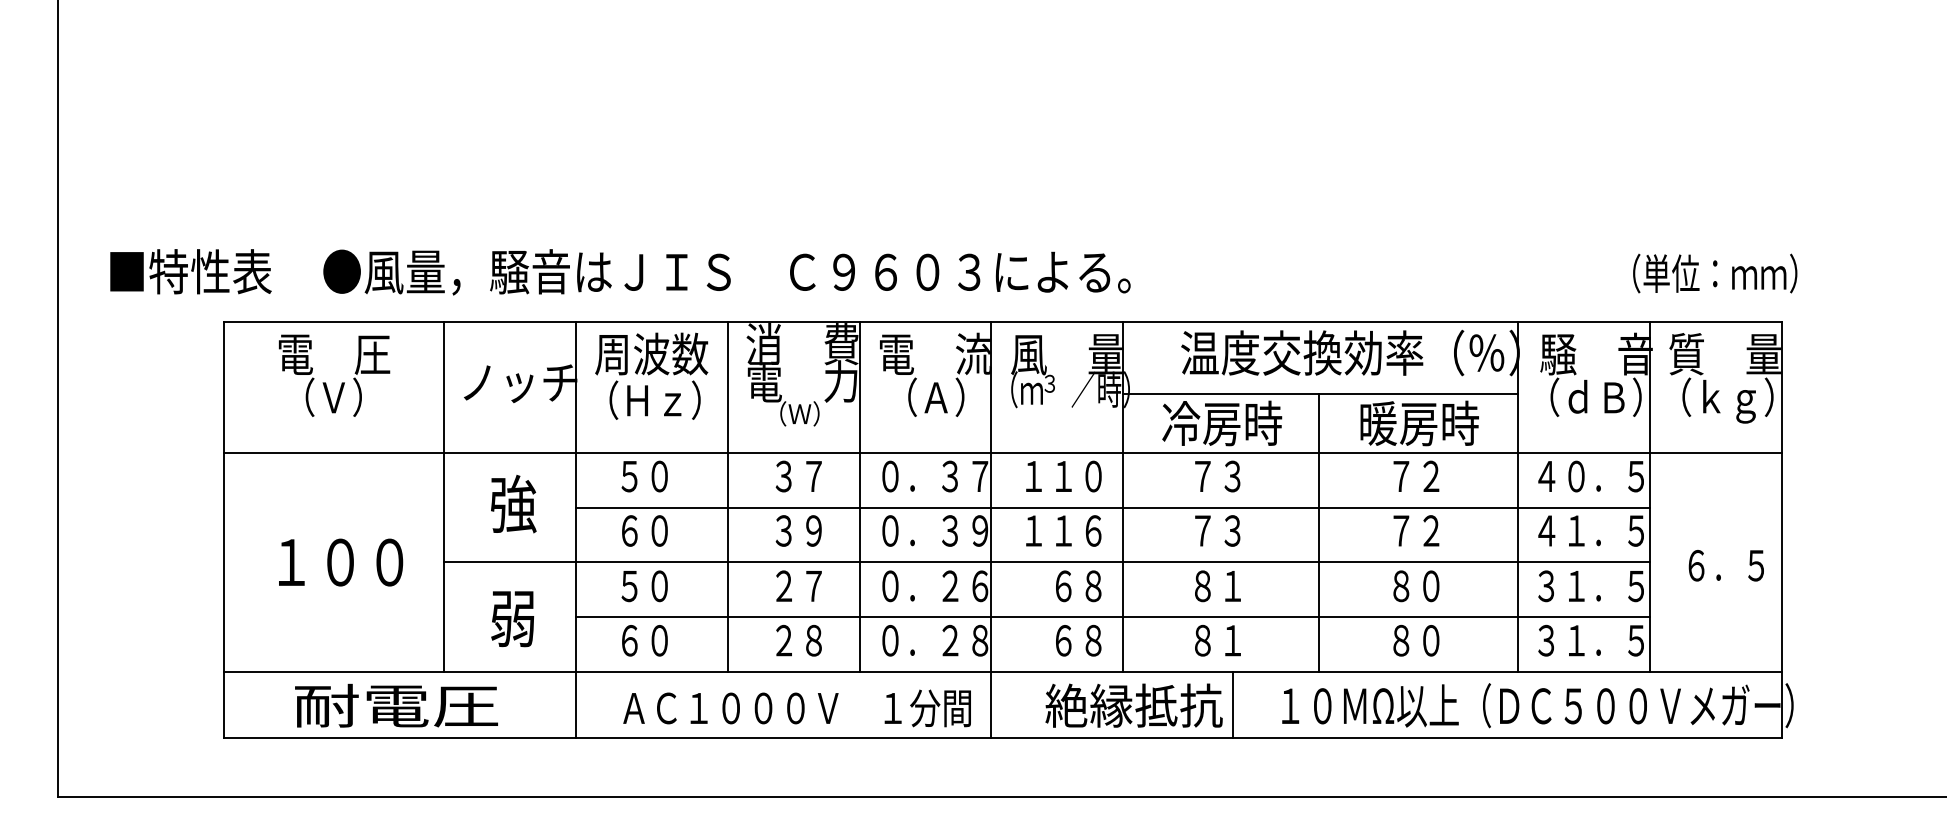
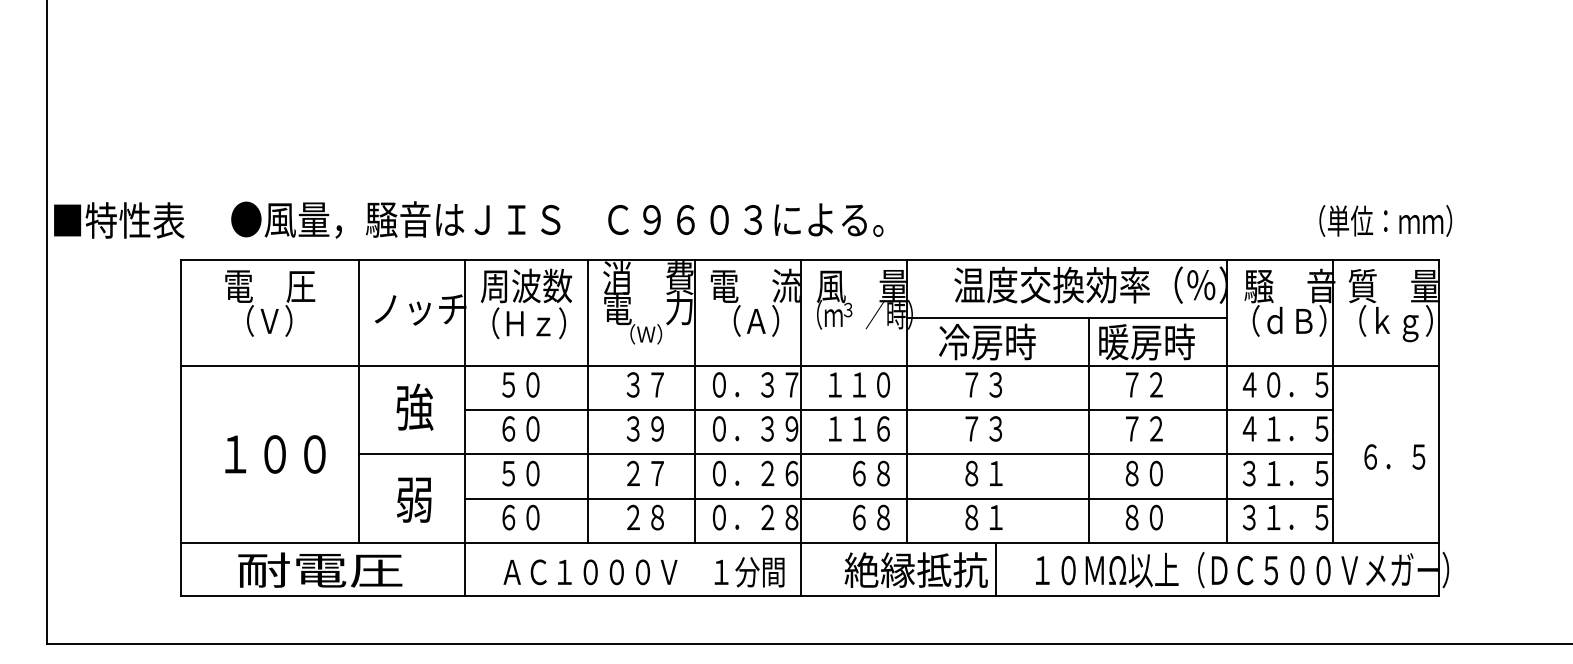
text: (191, 271) -> (119, 220), moved
text: (727, 271) -> (557, 219), moved
line: (1318, 532) -> (1089, 430), moved

